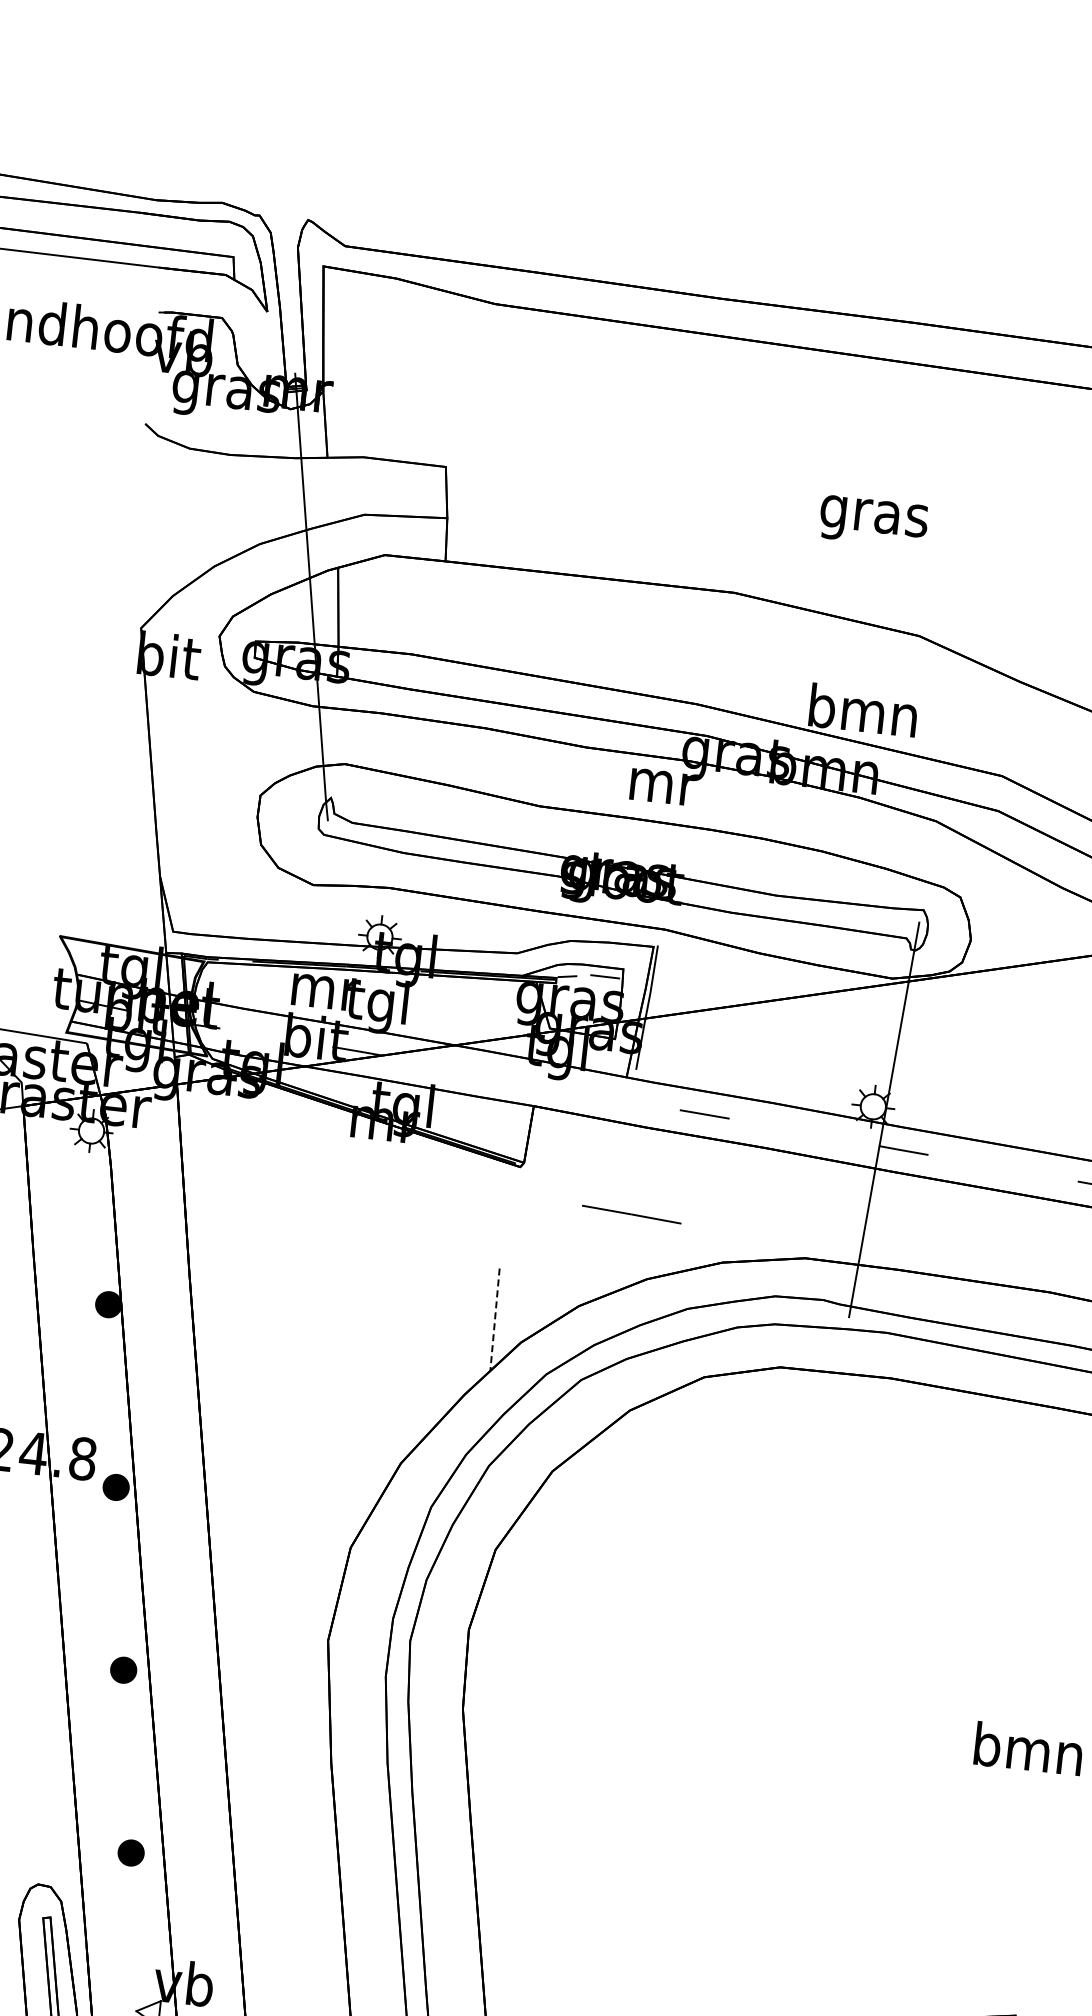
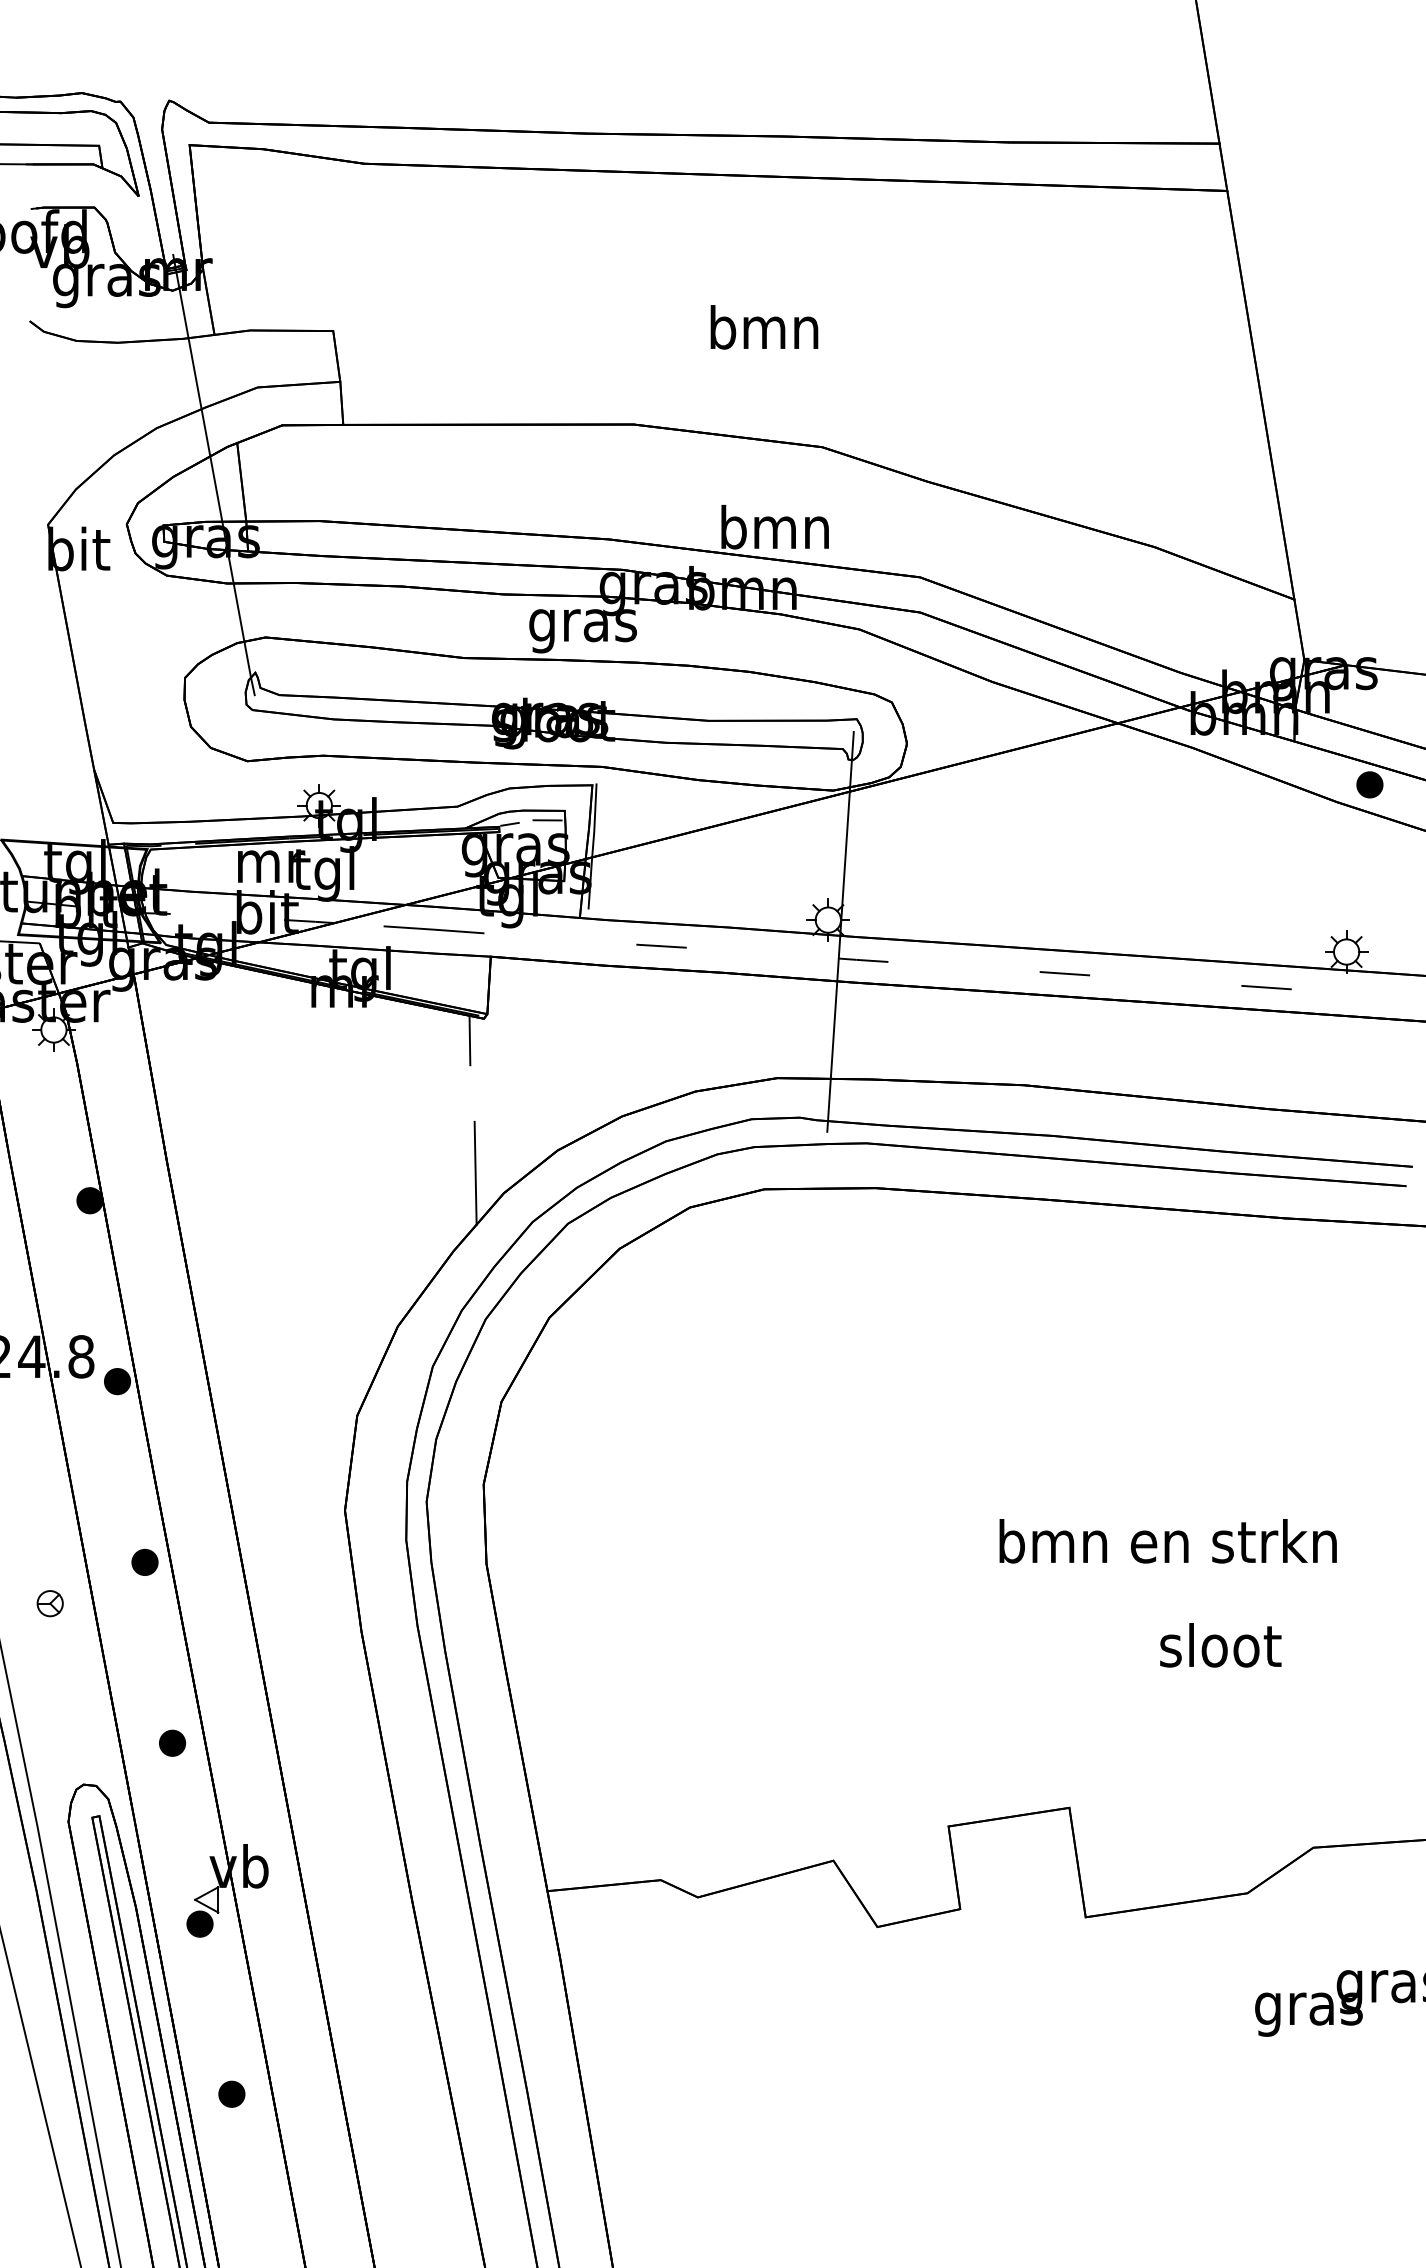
text: (874, 515) -> (764, 332), gras -> bmn
text: (660, 792) -> (582, 631), mr -> gras
line: (503, 1187) -> (469, 1040), added
line: (631, 1214) -> (433, 929), moved
line: (494, 1319) -> (475, 1173), dashed -> solid
part: (24, 1700) -> (49, 1603), added

